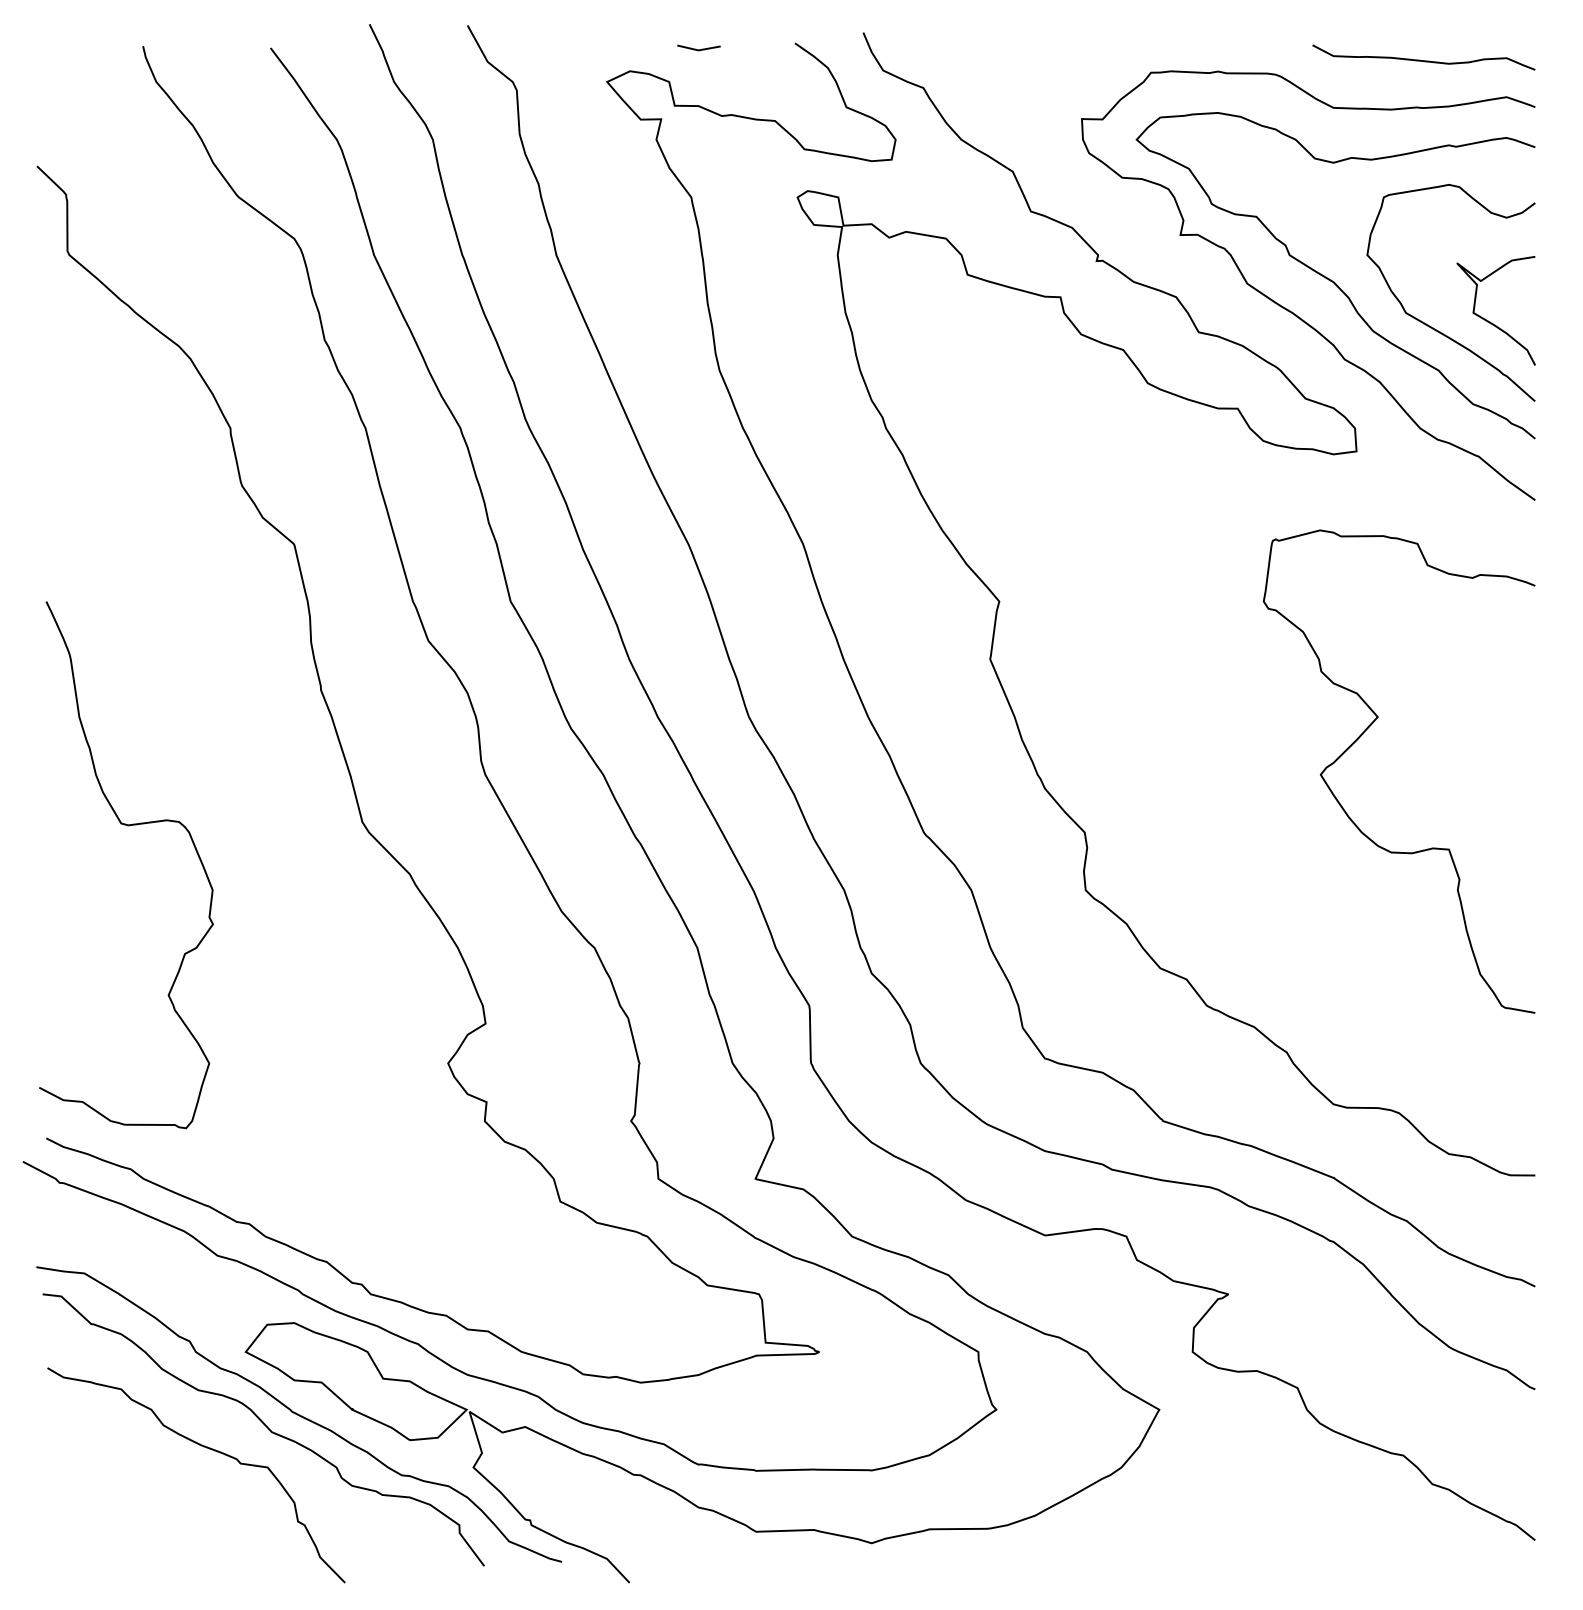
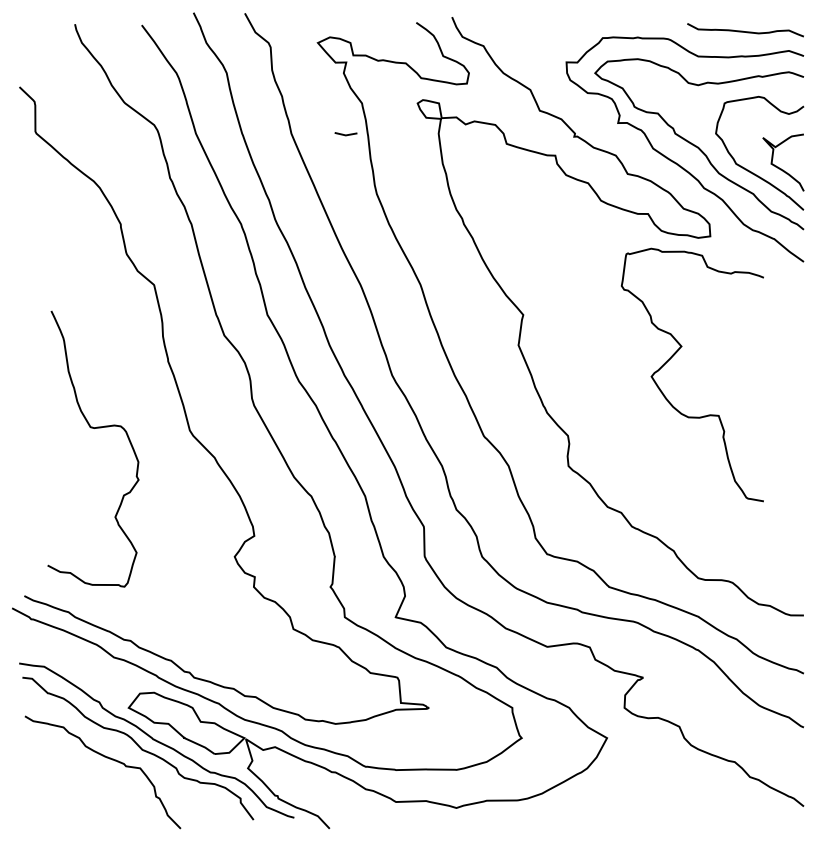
line: (697, 48) -> (345, 134), moved
curve: (1362, 736) -> (673, 356), moved
curve: (126, 826) -> (93, 428), moved

